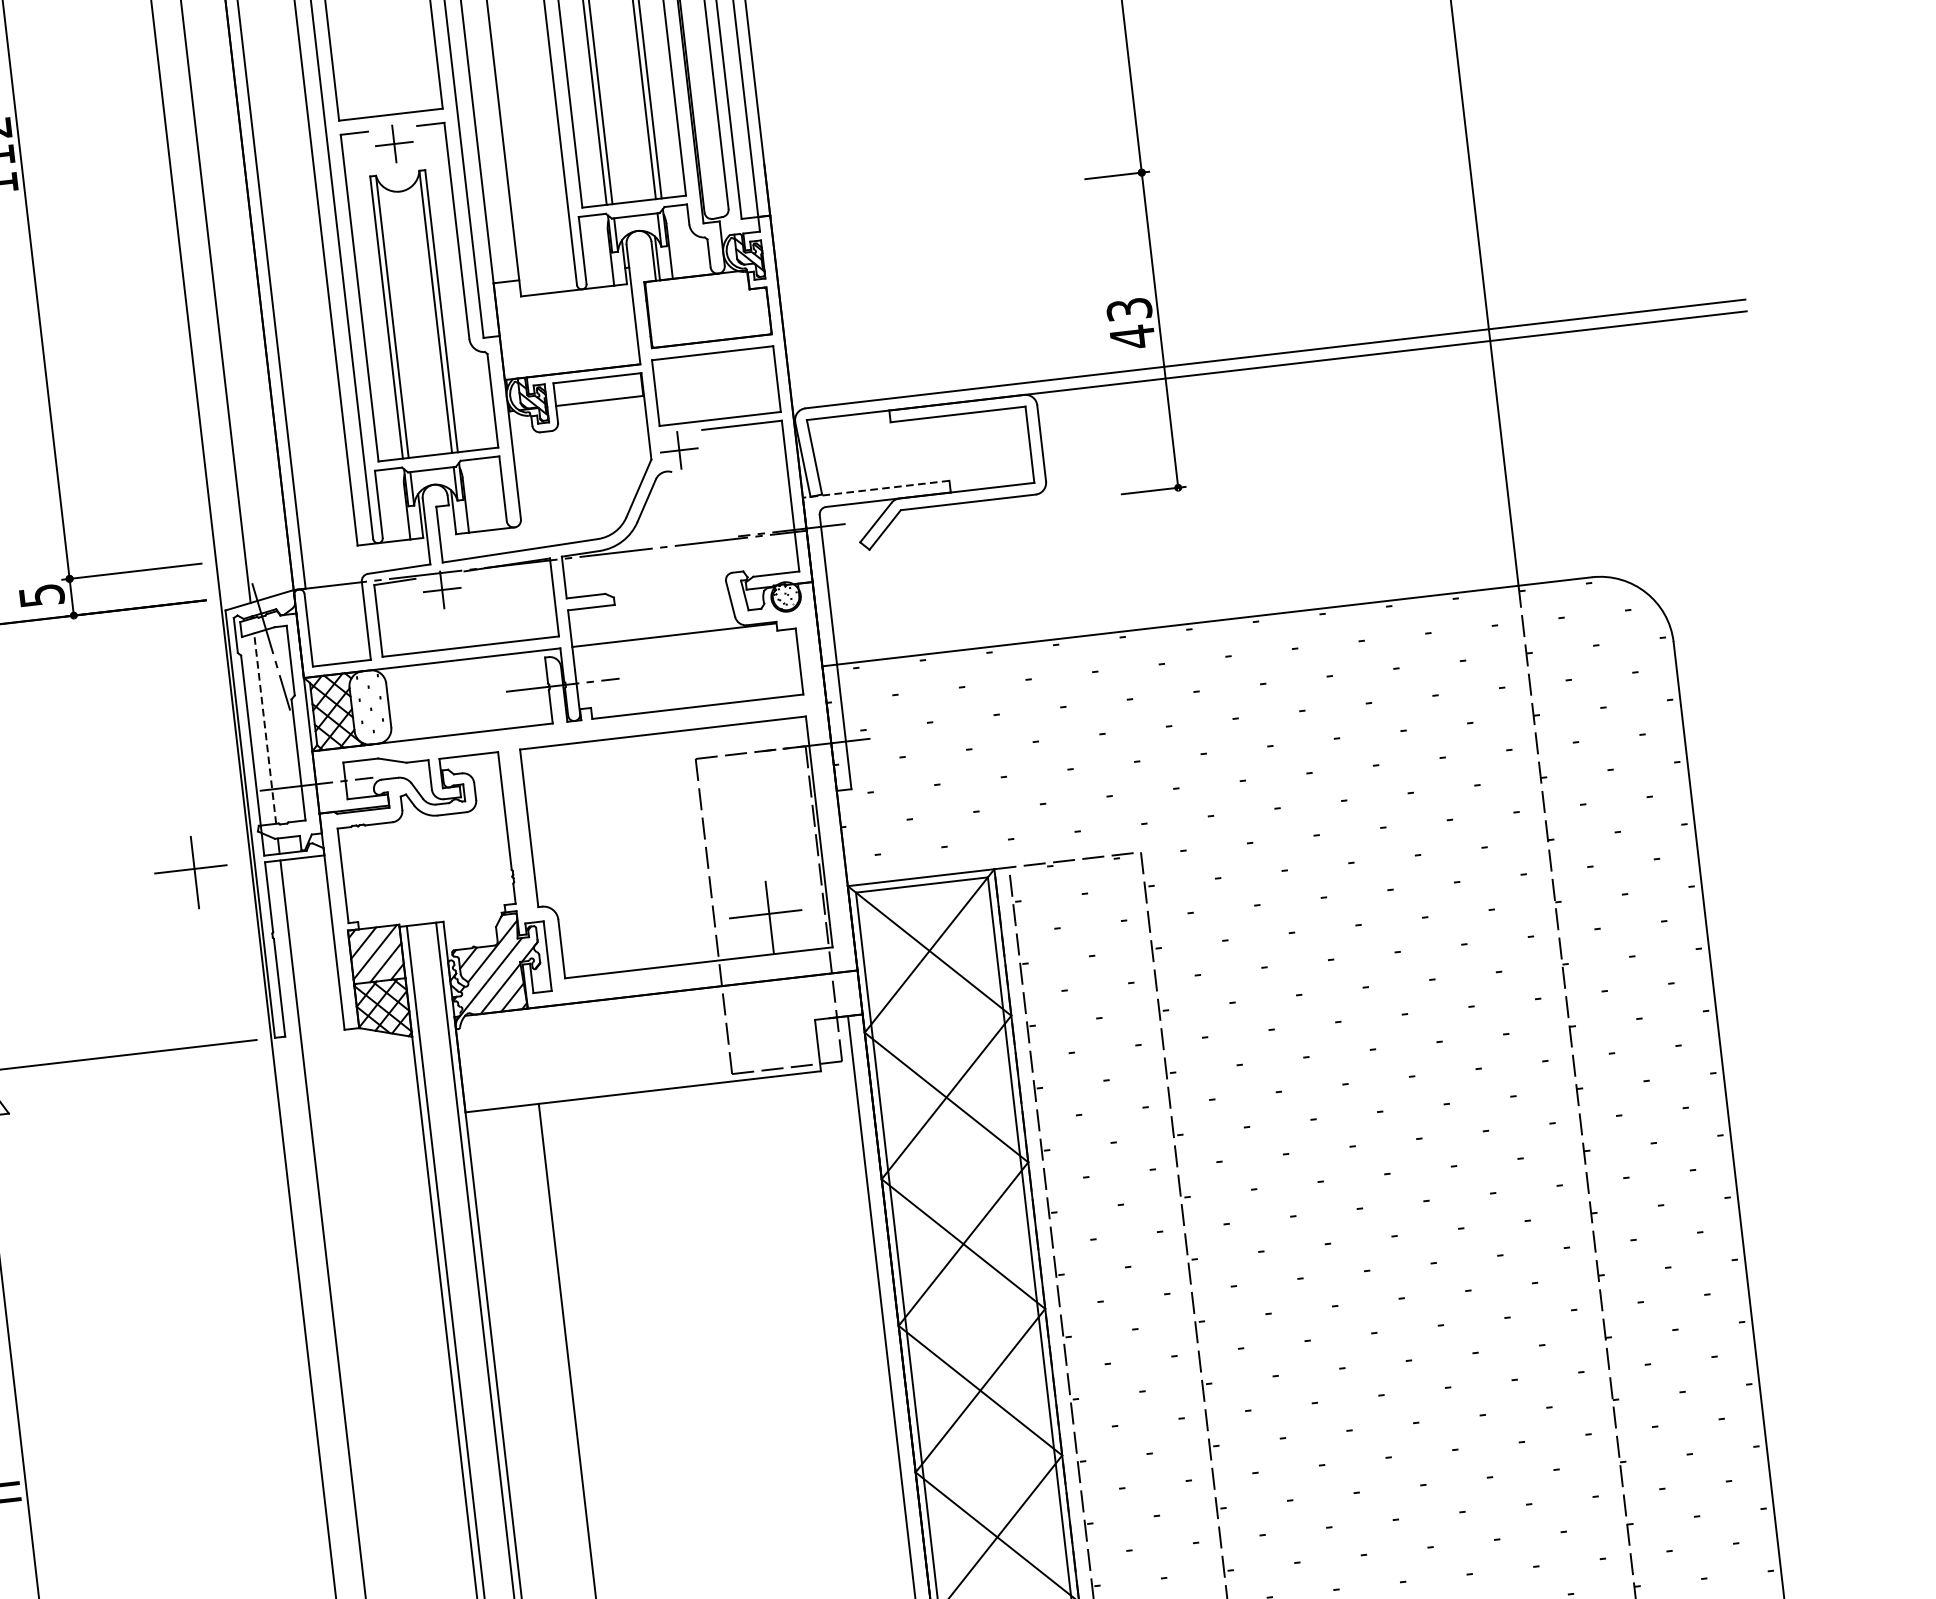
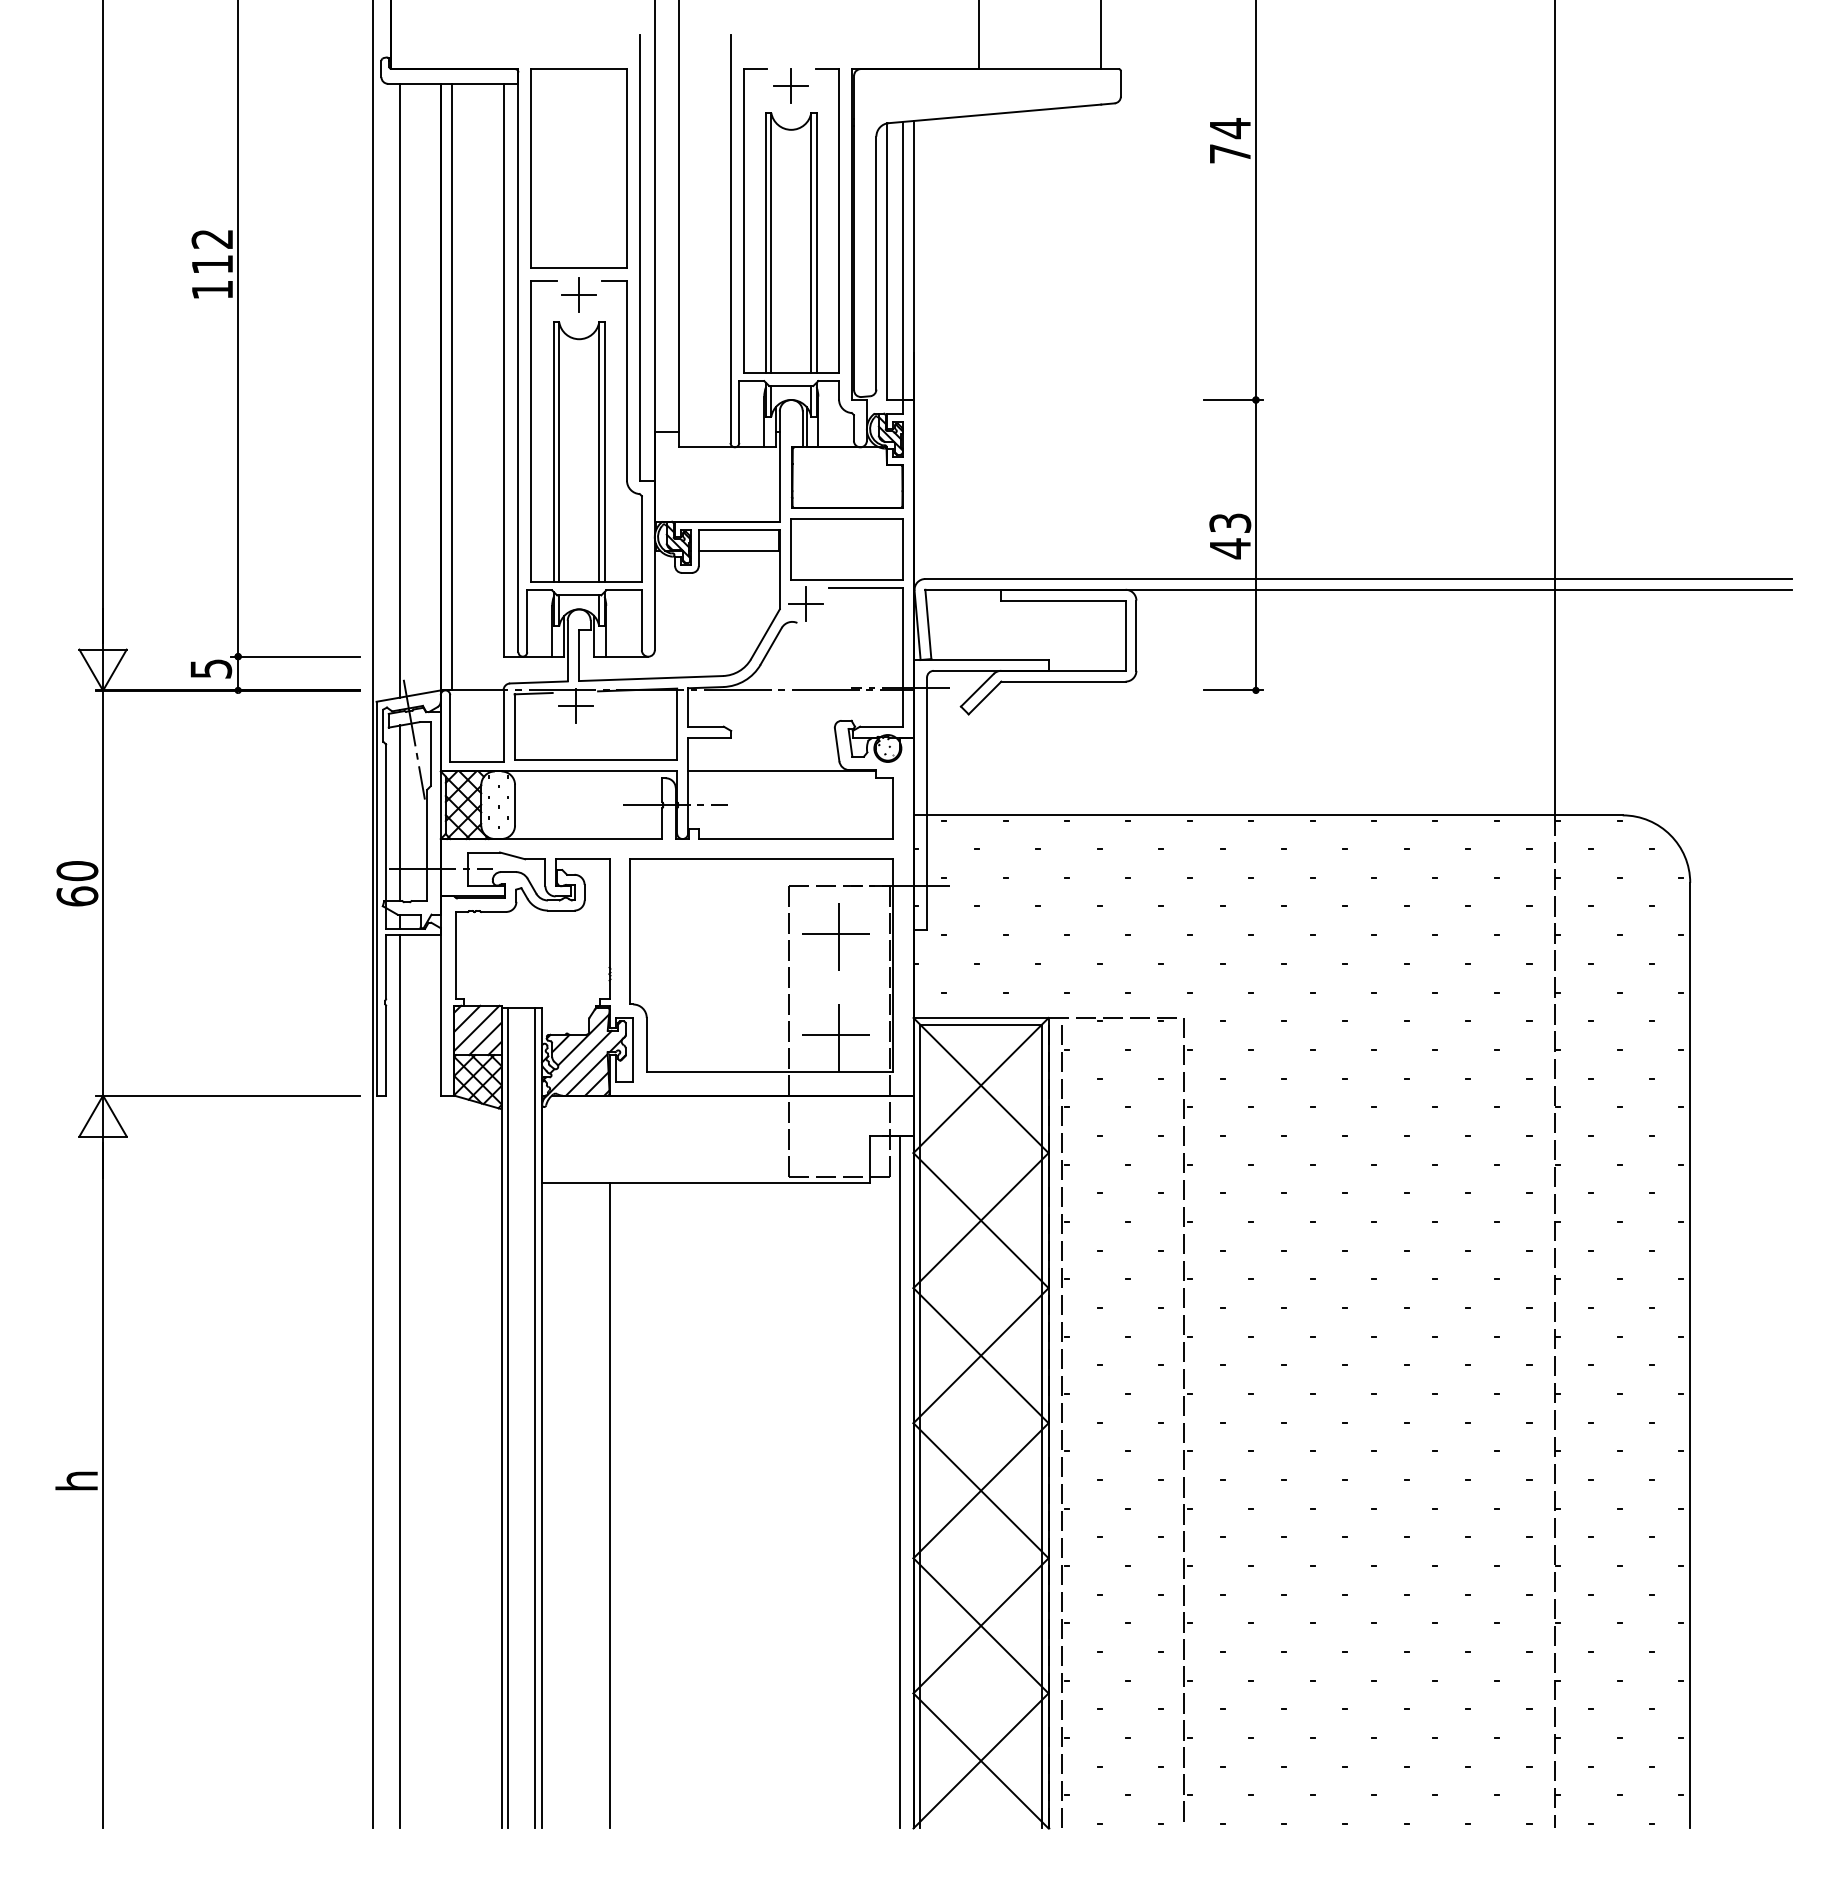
line: (876, 489) -> (981, 660), dashed -> solid
line: (265, 727) -> (400, 812), dashed -> solid
part: (190, 872) -> (835, 936), moved

